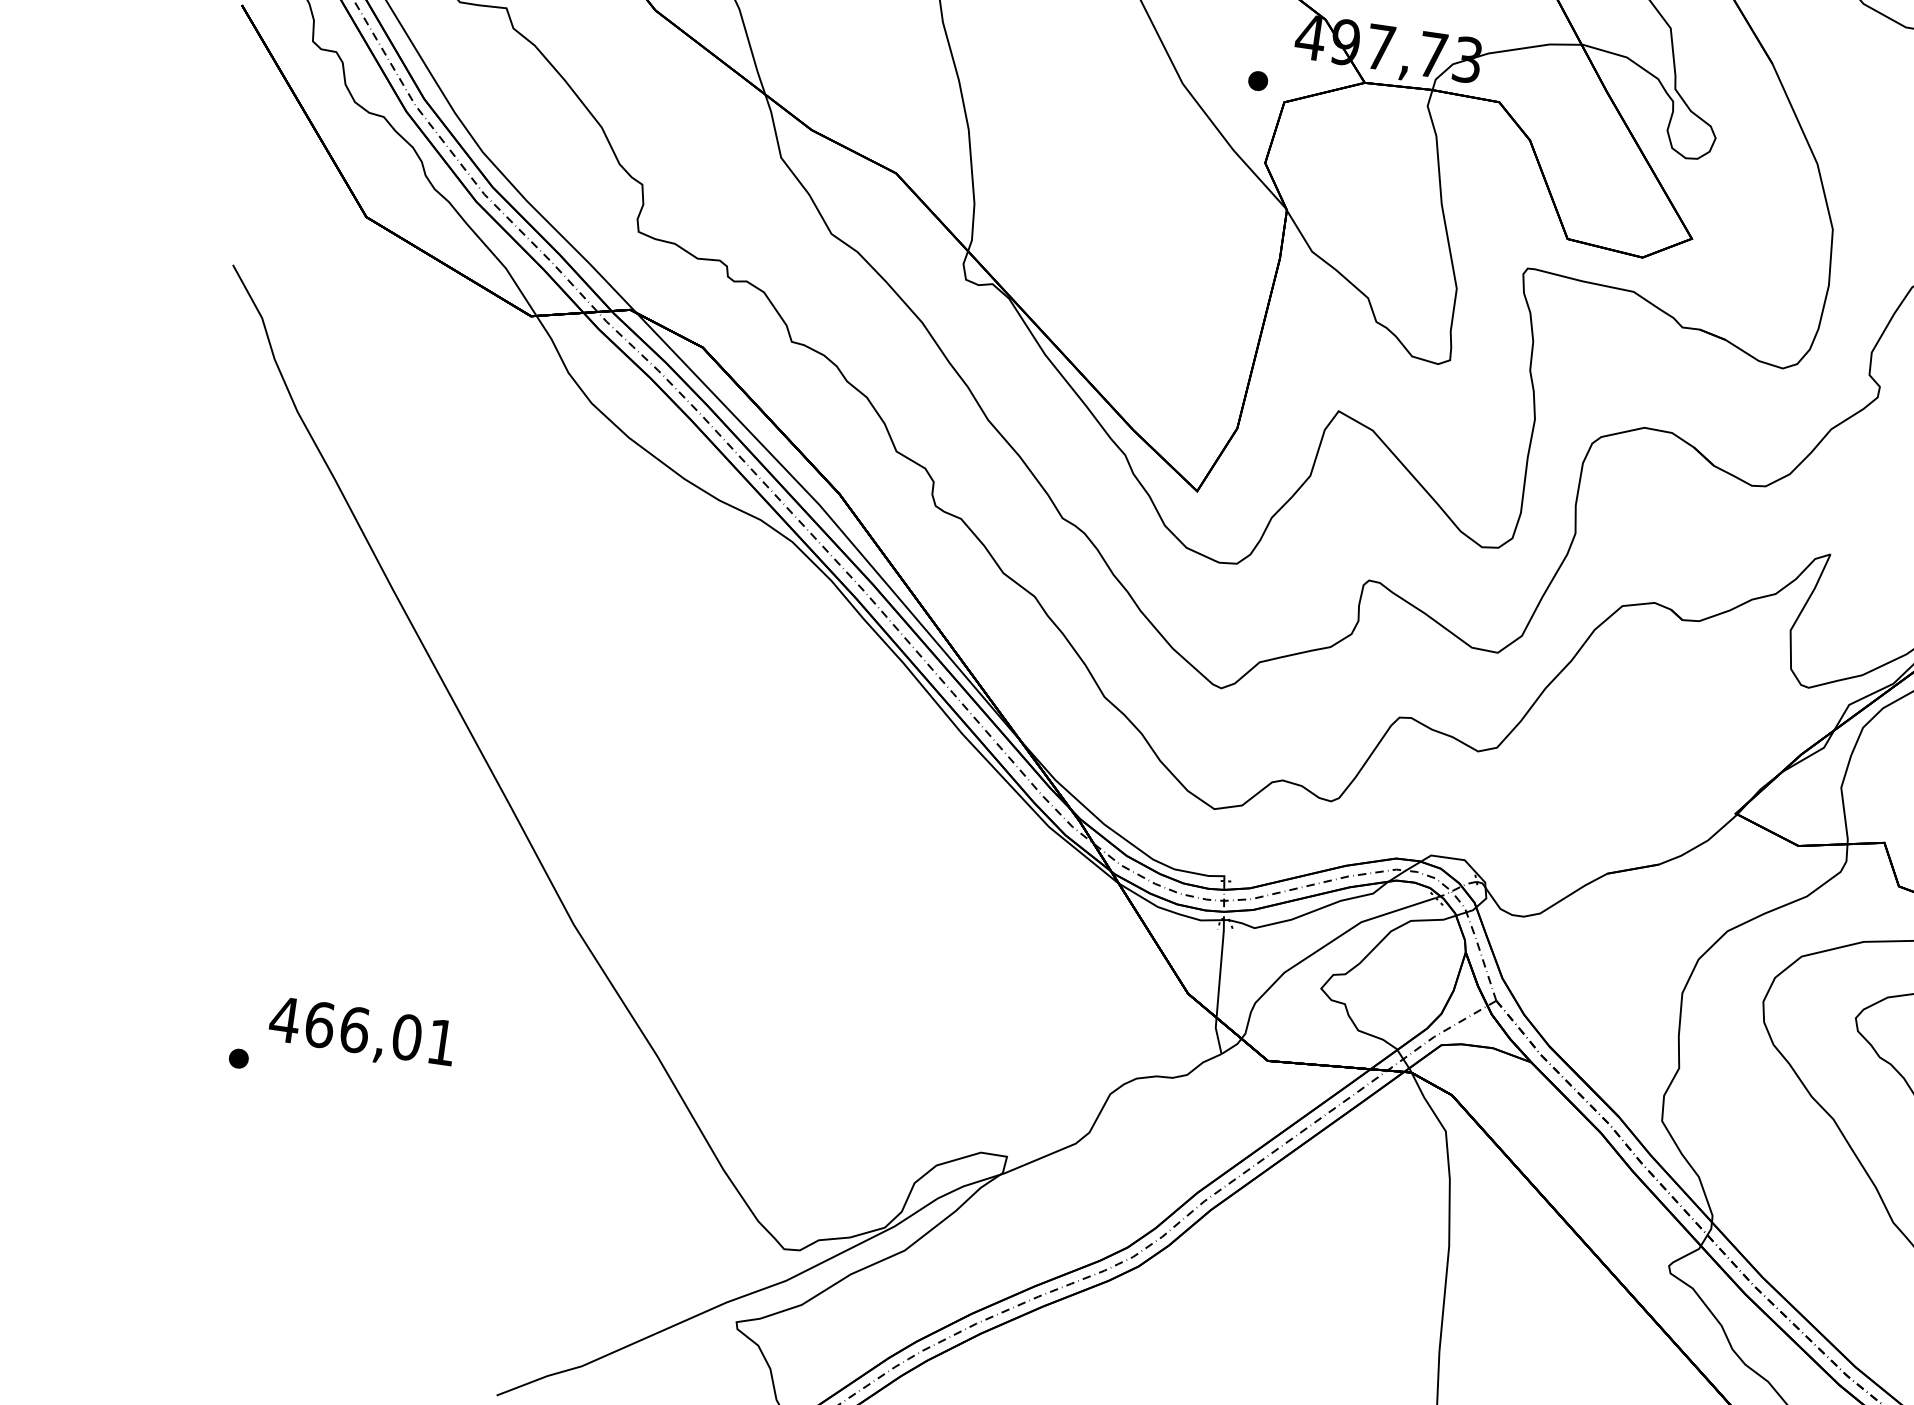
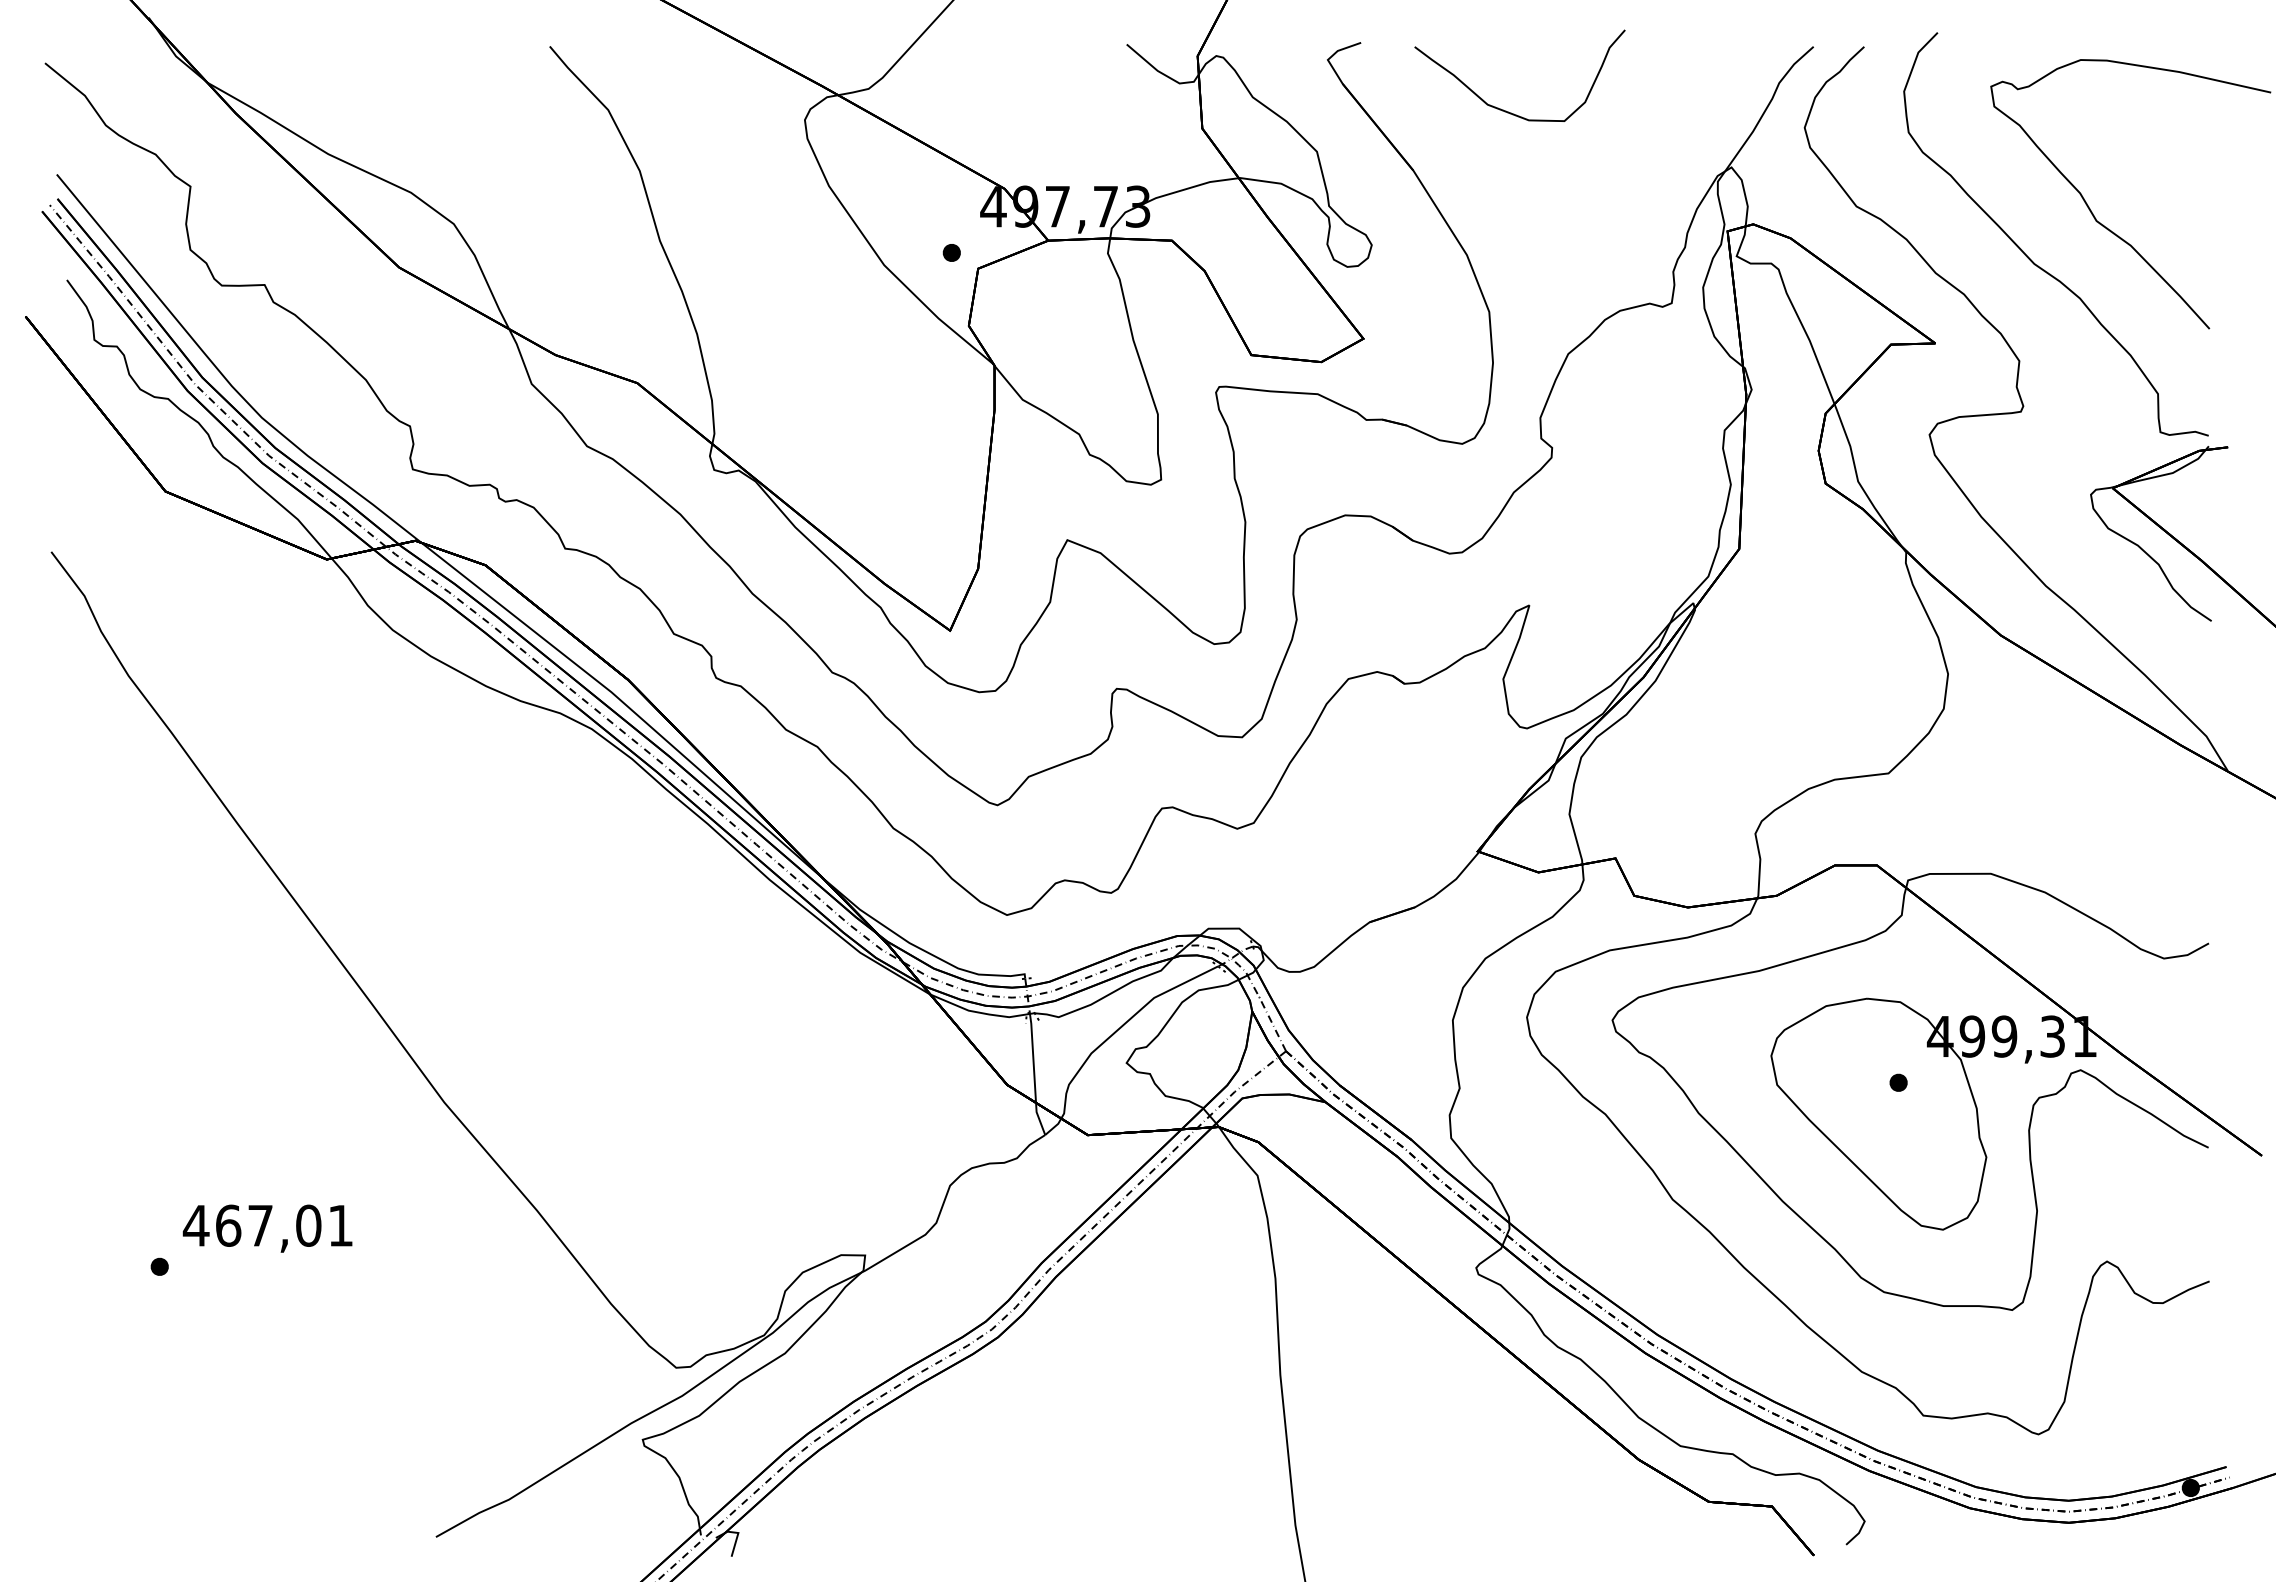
text: (354, 1029) -> (260, 1225), 466,01 -> 467,01

